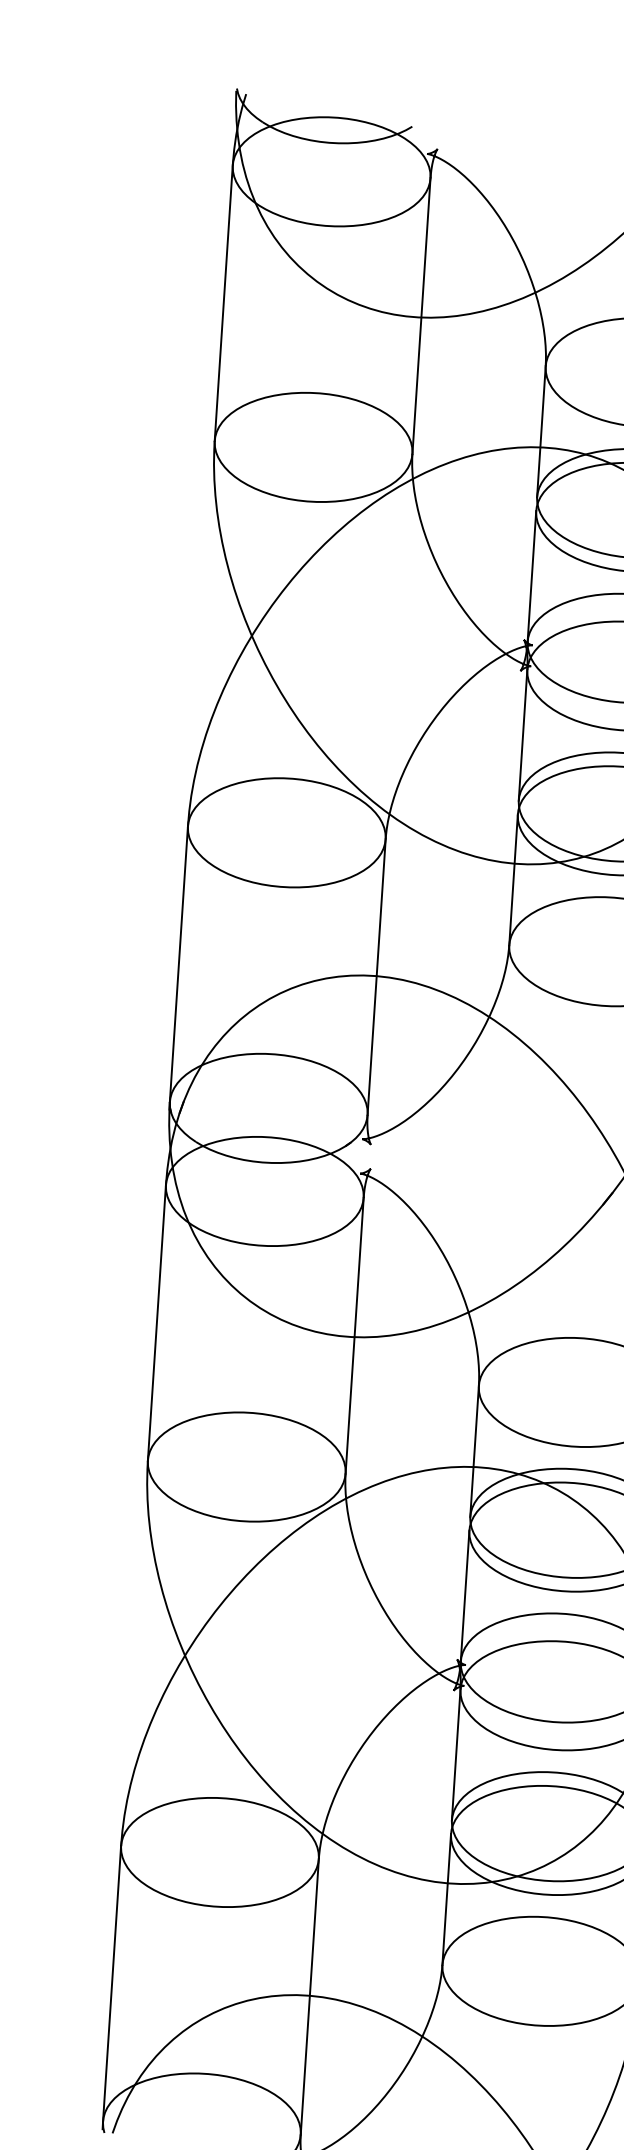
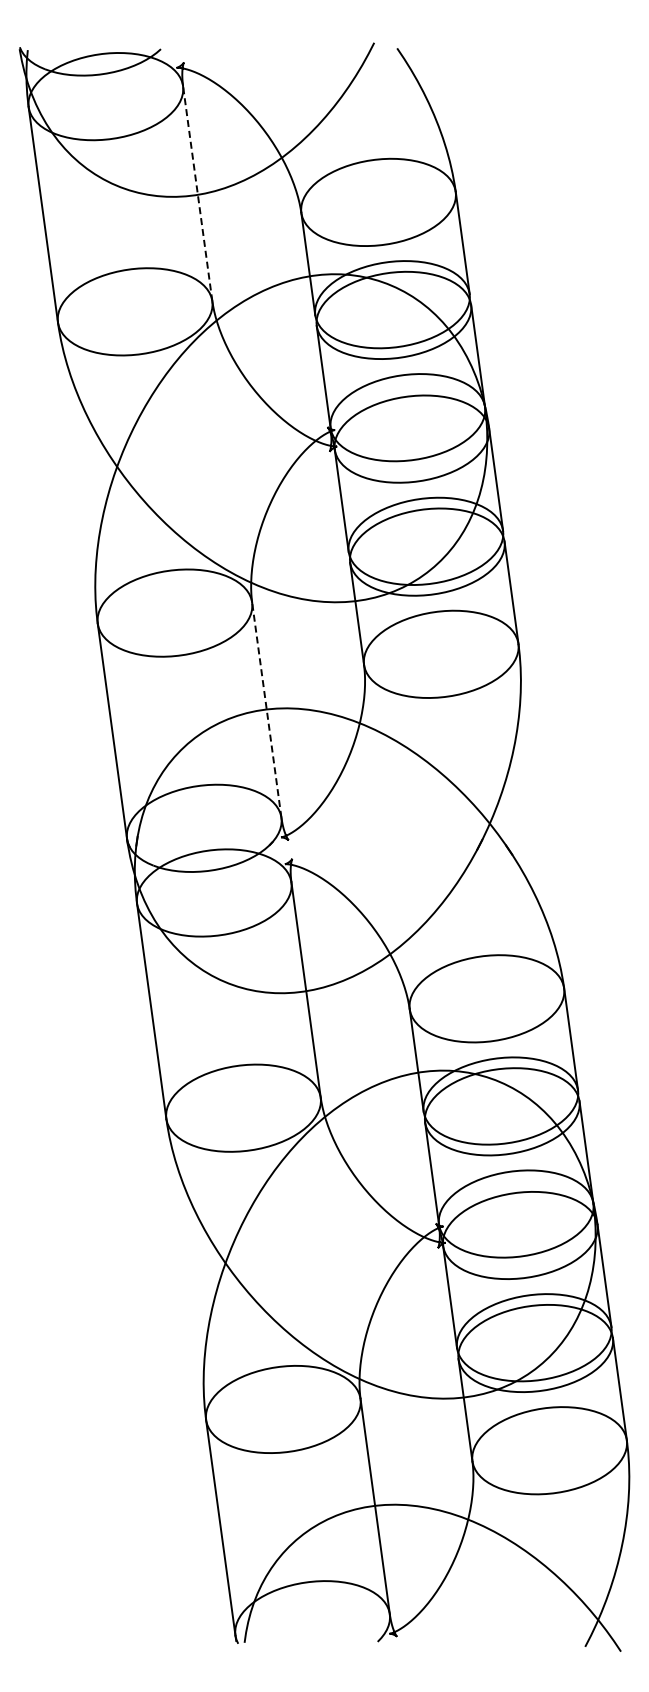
line: (421, 315) -> (197, 193), solid -> dashed
line: (376, 977) -> (266, 710), solid -> dashed

